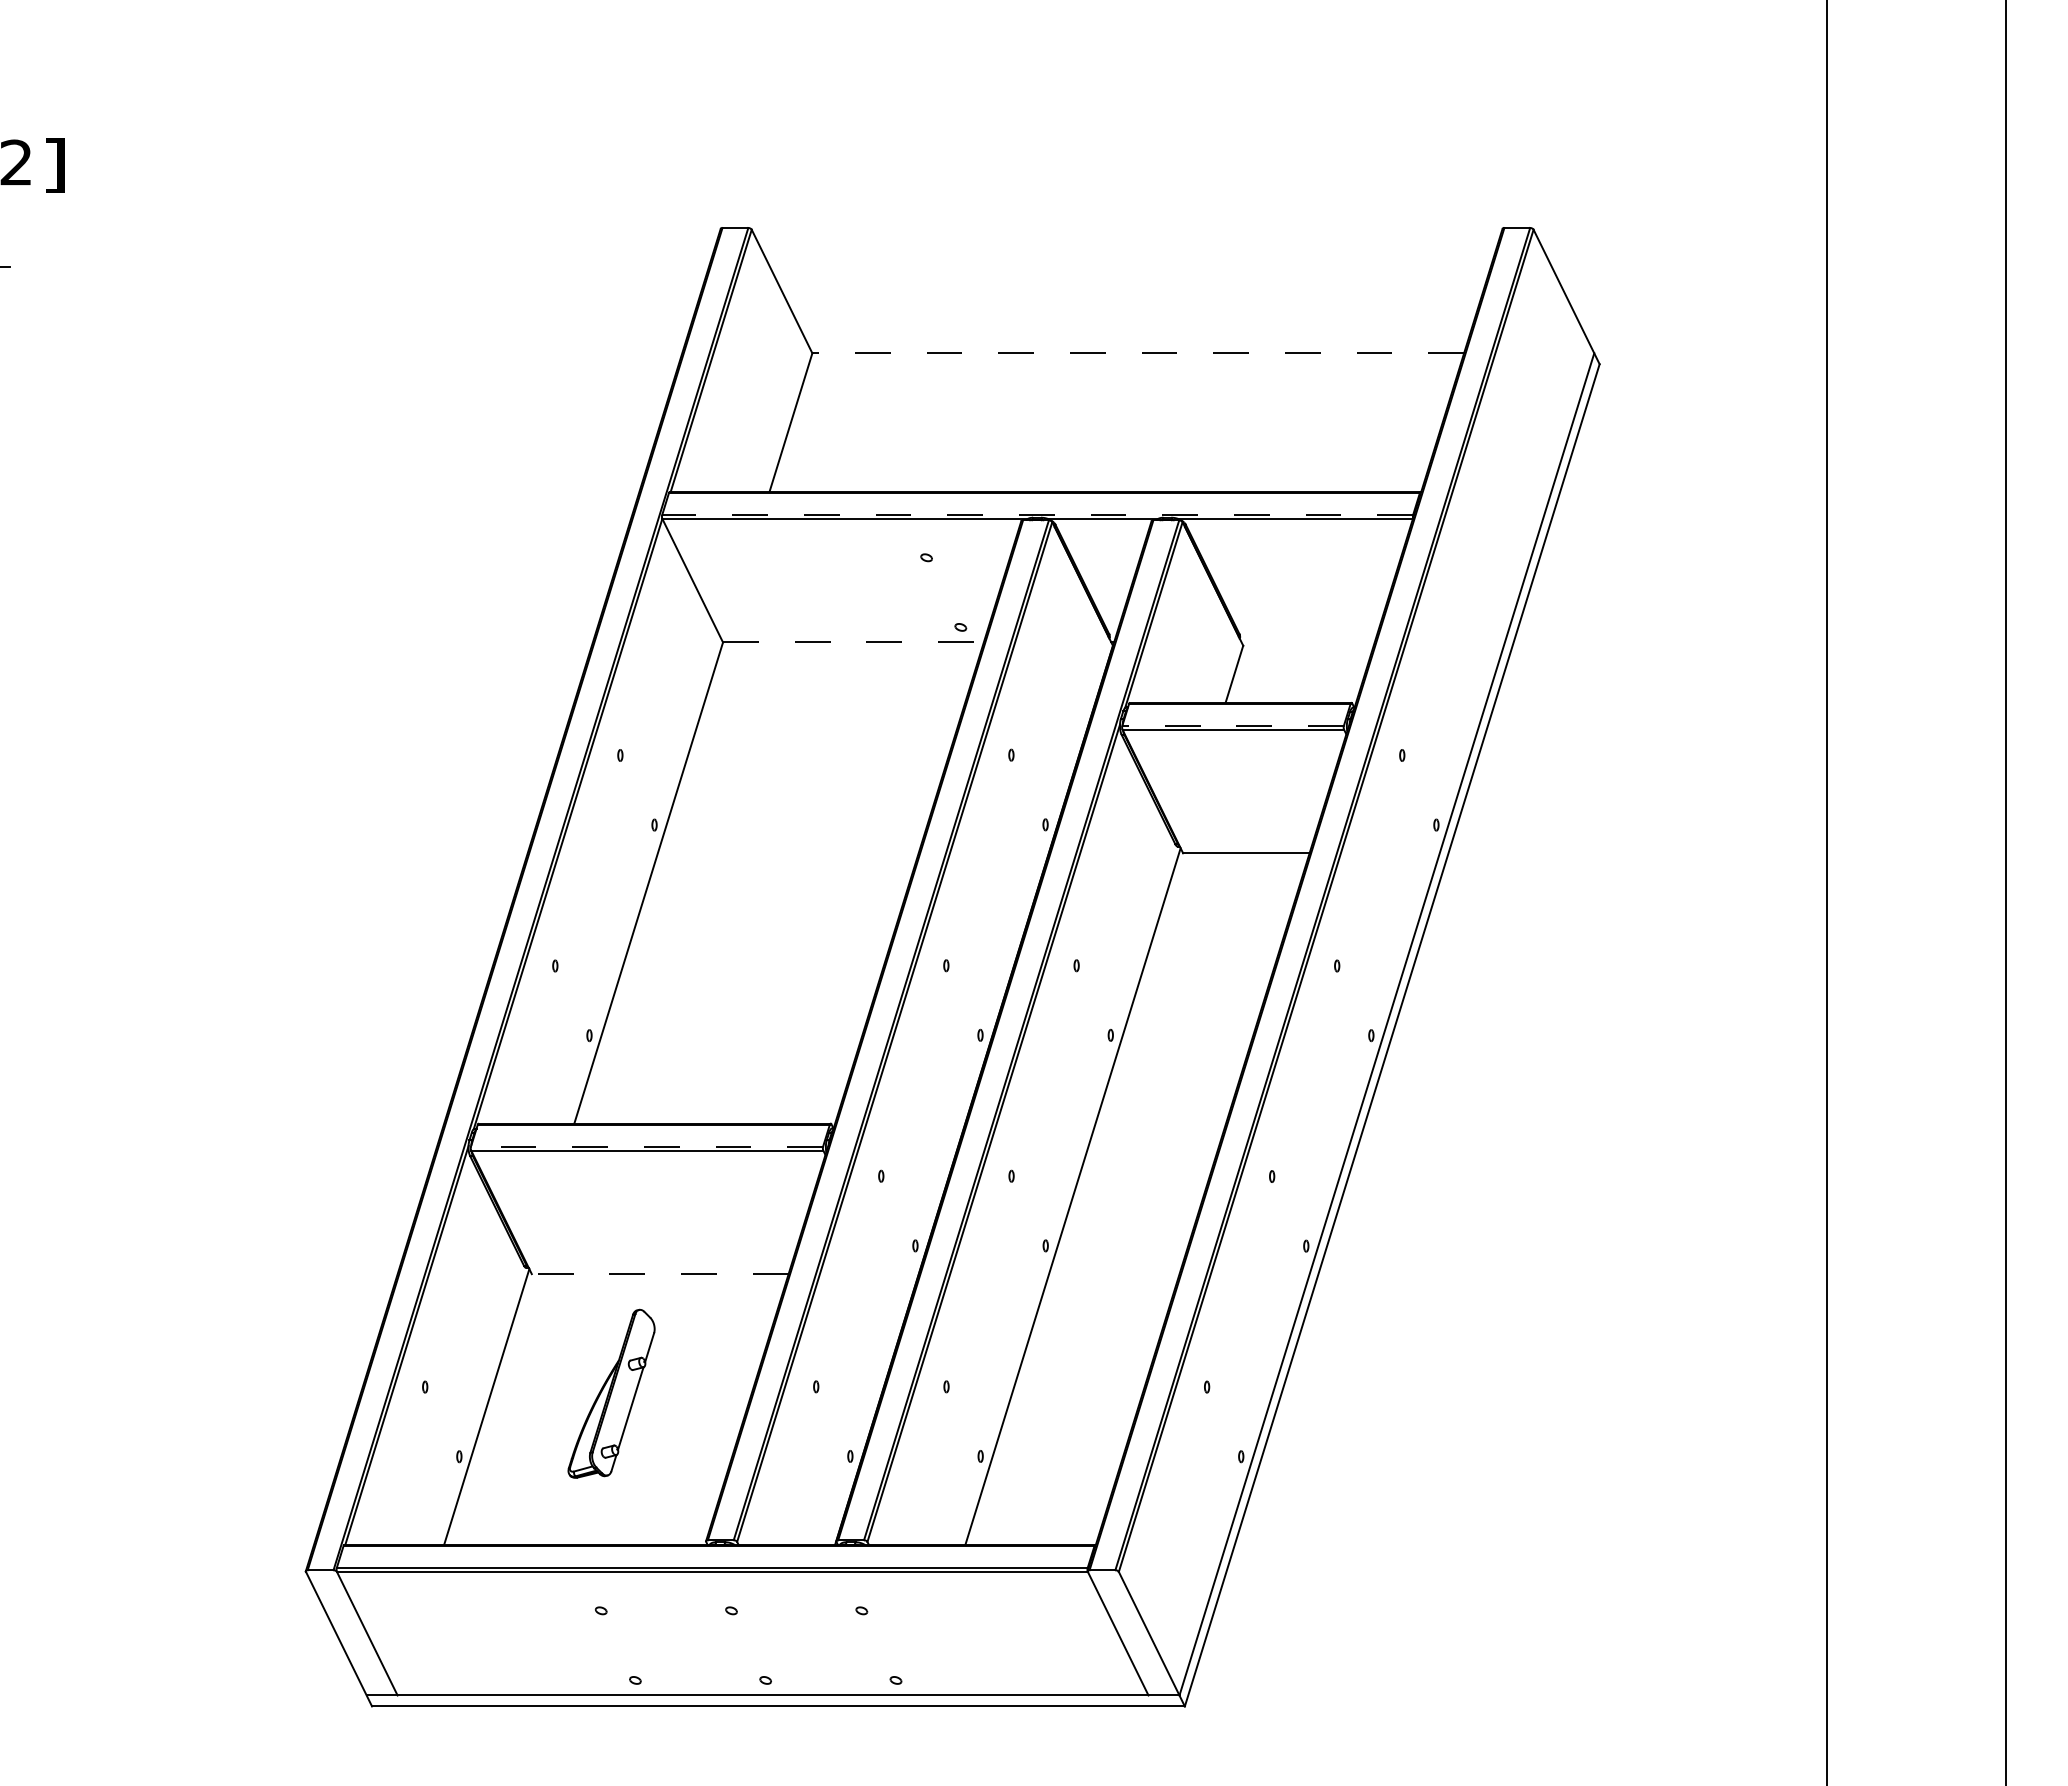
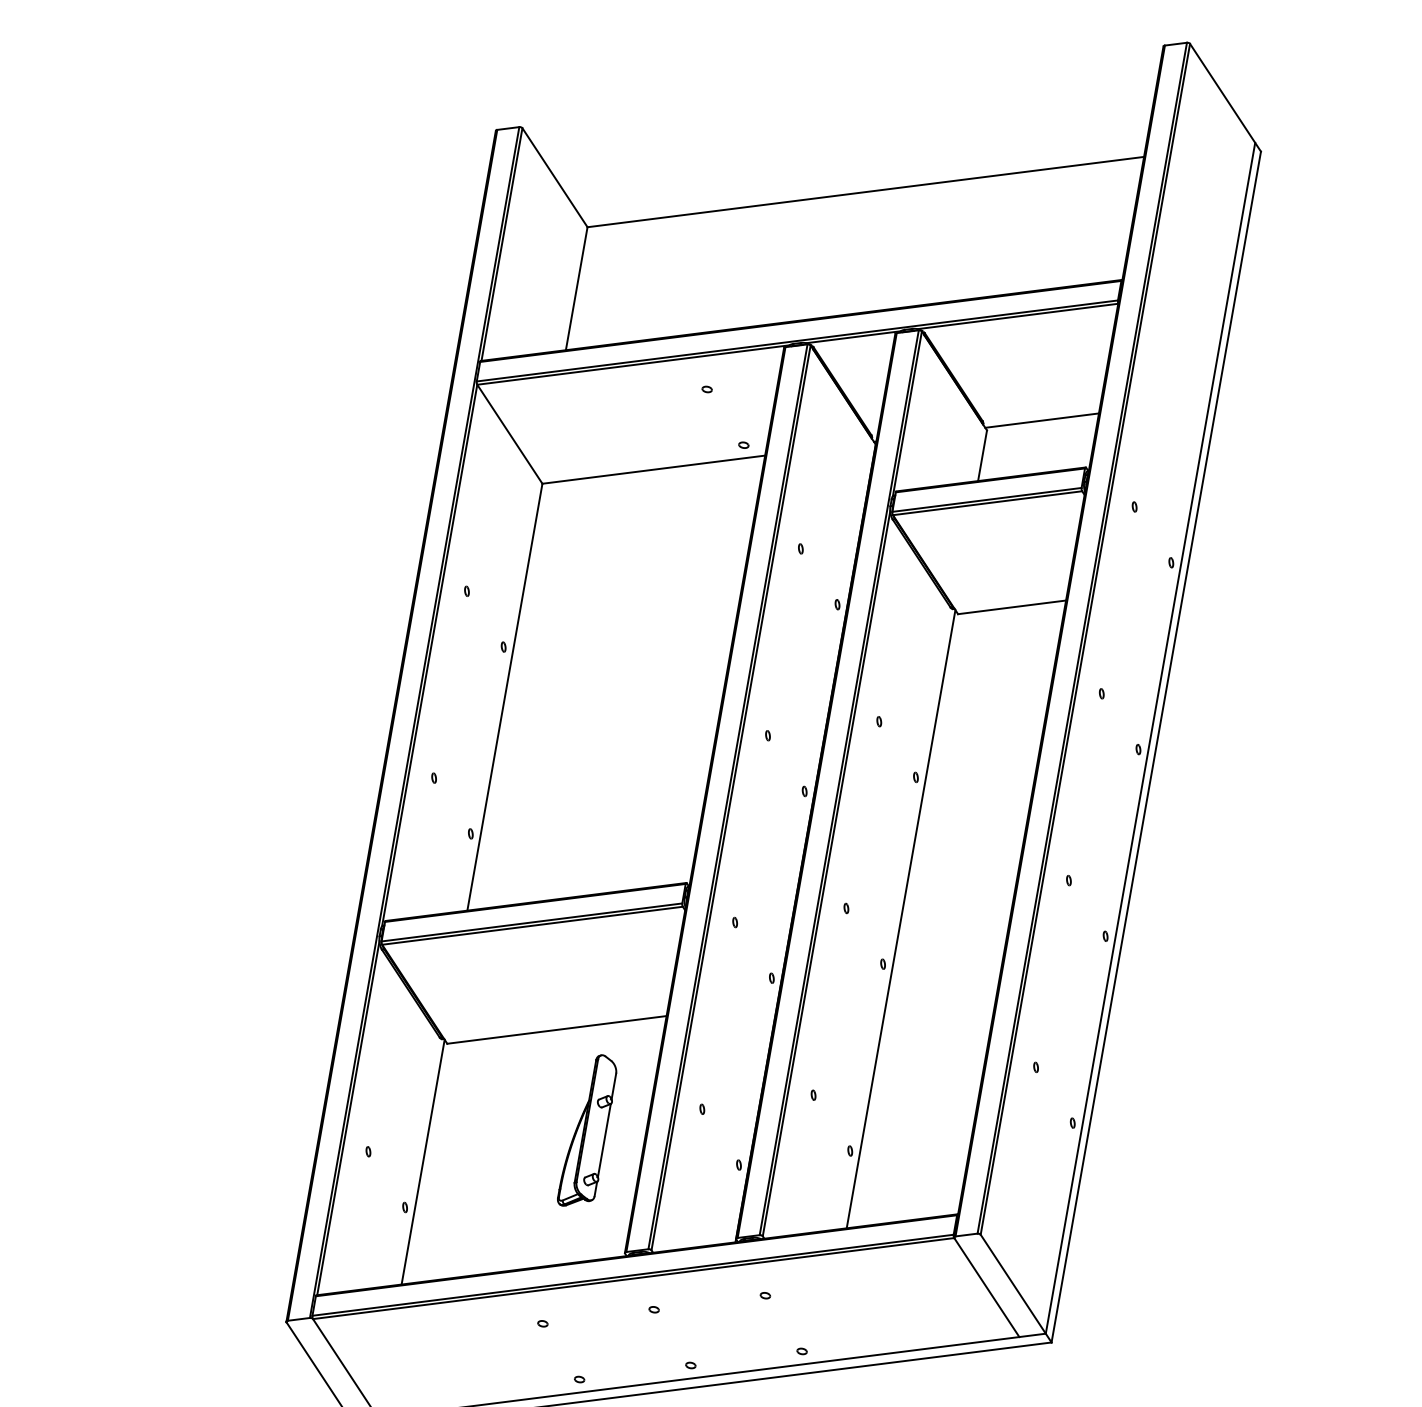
line: (1138, 353) -> (866, 192), dashed -> solid
line: (1037, 514) -> (797, 340), dashed -> solid
line: (853, 642) -> (653, 469), dashed -> solid
line: (1307, 642) -> (1041, 420), added
line: (1233, 725) -> (987, 499), dashed -> solid
line: (646, 1146) -> (531, 922), dashed -> solid
line: (659, 1274) -> (556, 1030), dashed -> solid
part: (611, 1393) -> (586, 1129), moved

